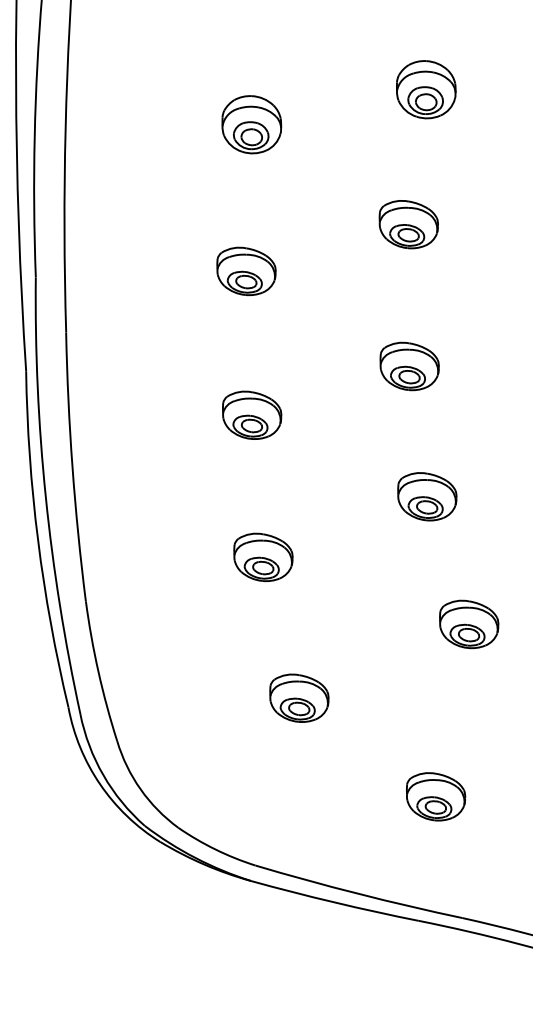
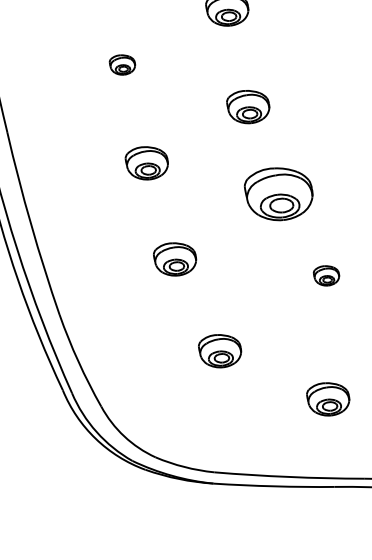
part: (246, 271) -> (122, 64), size x0.6
part: (427, 496) -> (279, 193), size x1.6
part: (469, 624) -> (326, 275), size x0.6

